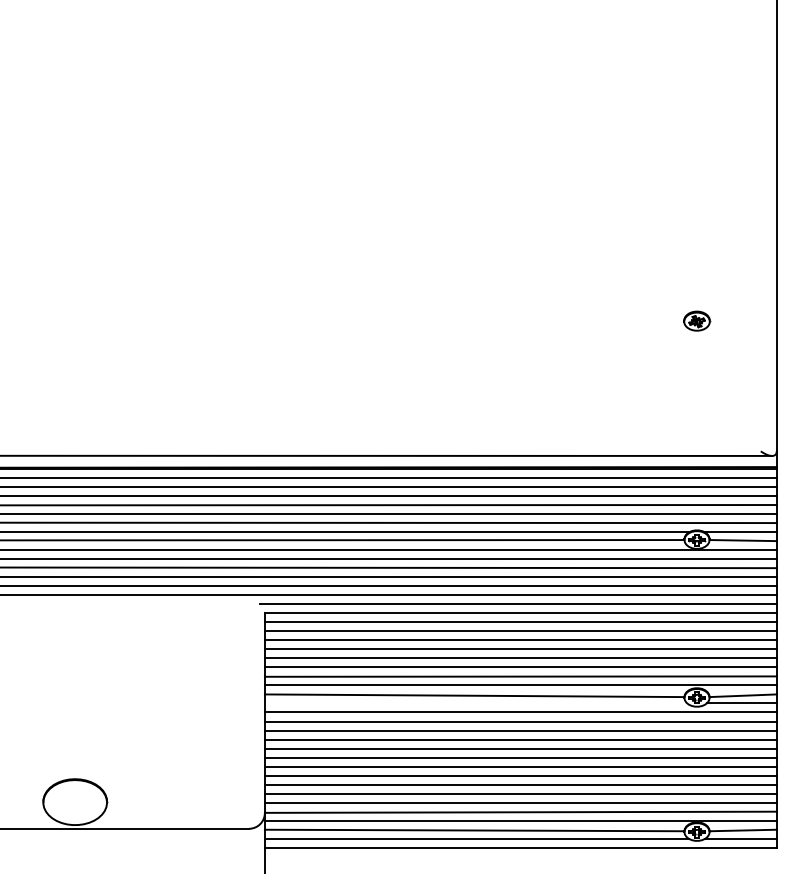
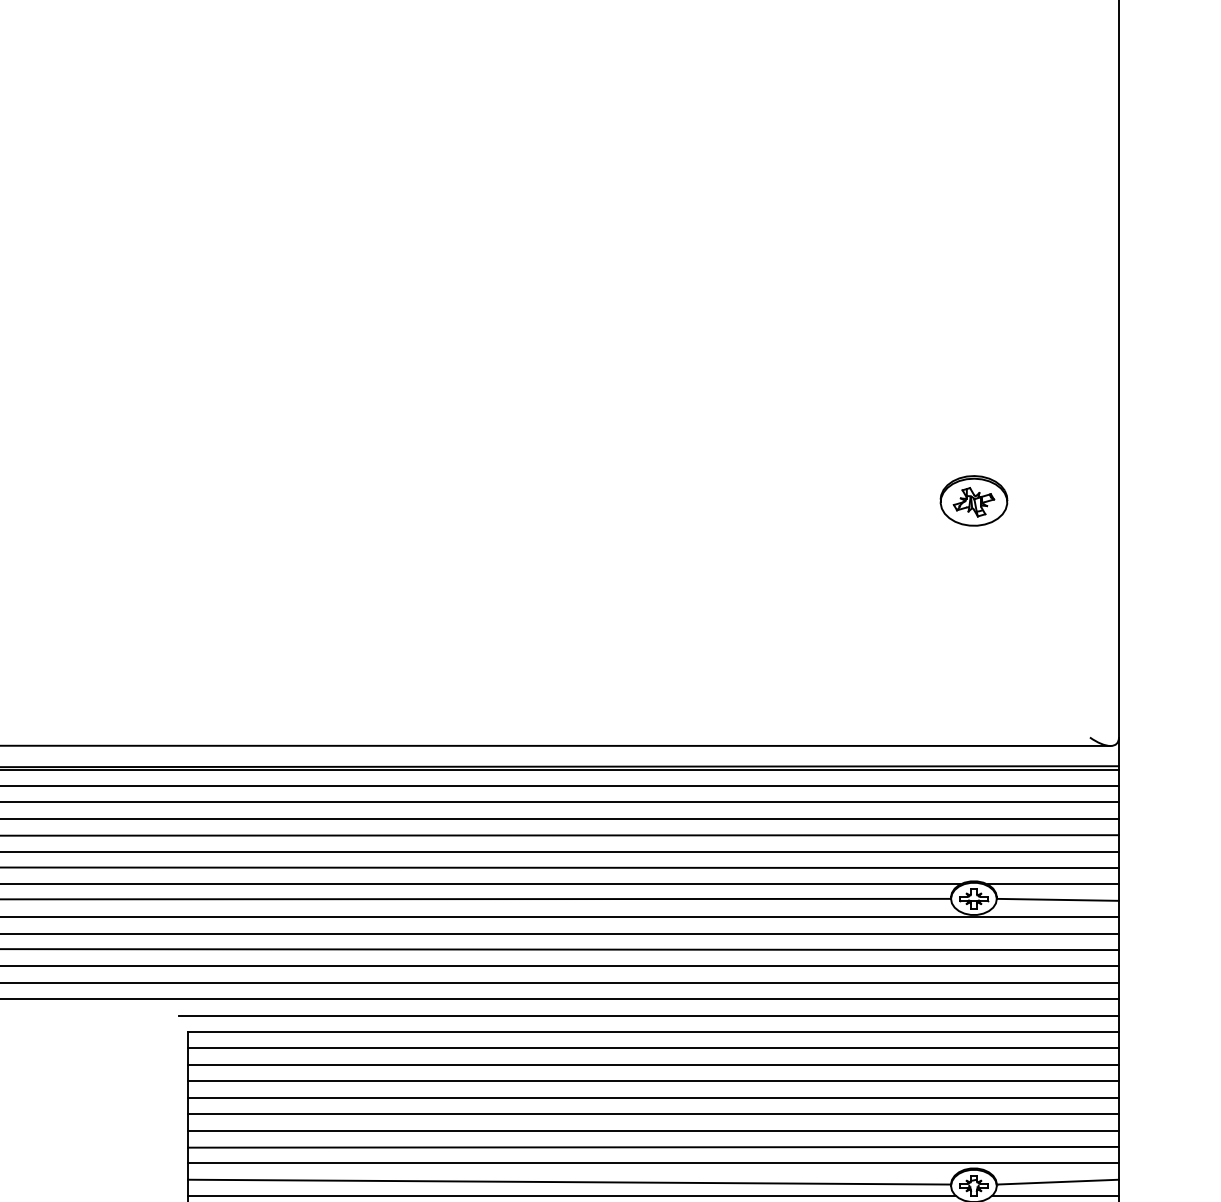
part: (696, 320) -> (973, 499), size x1.43
line: (475, 703) -> (571, 1196), added

